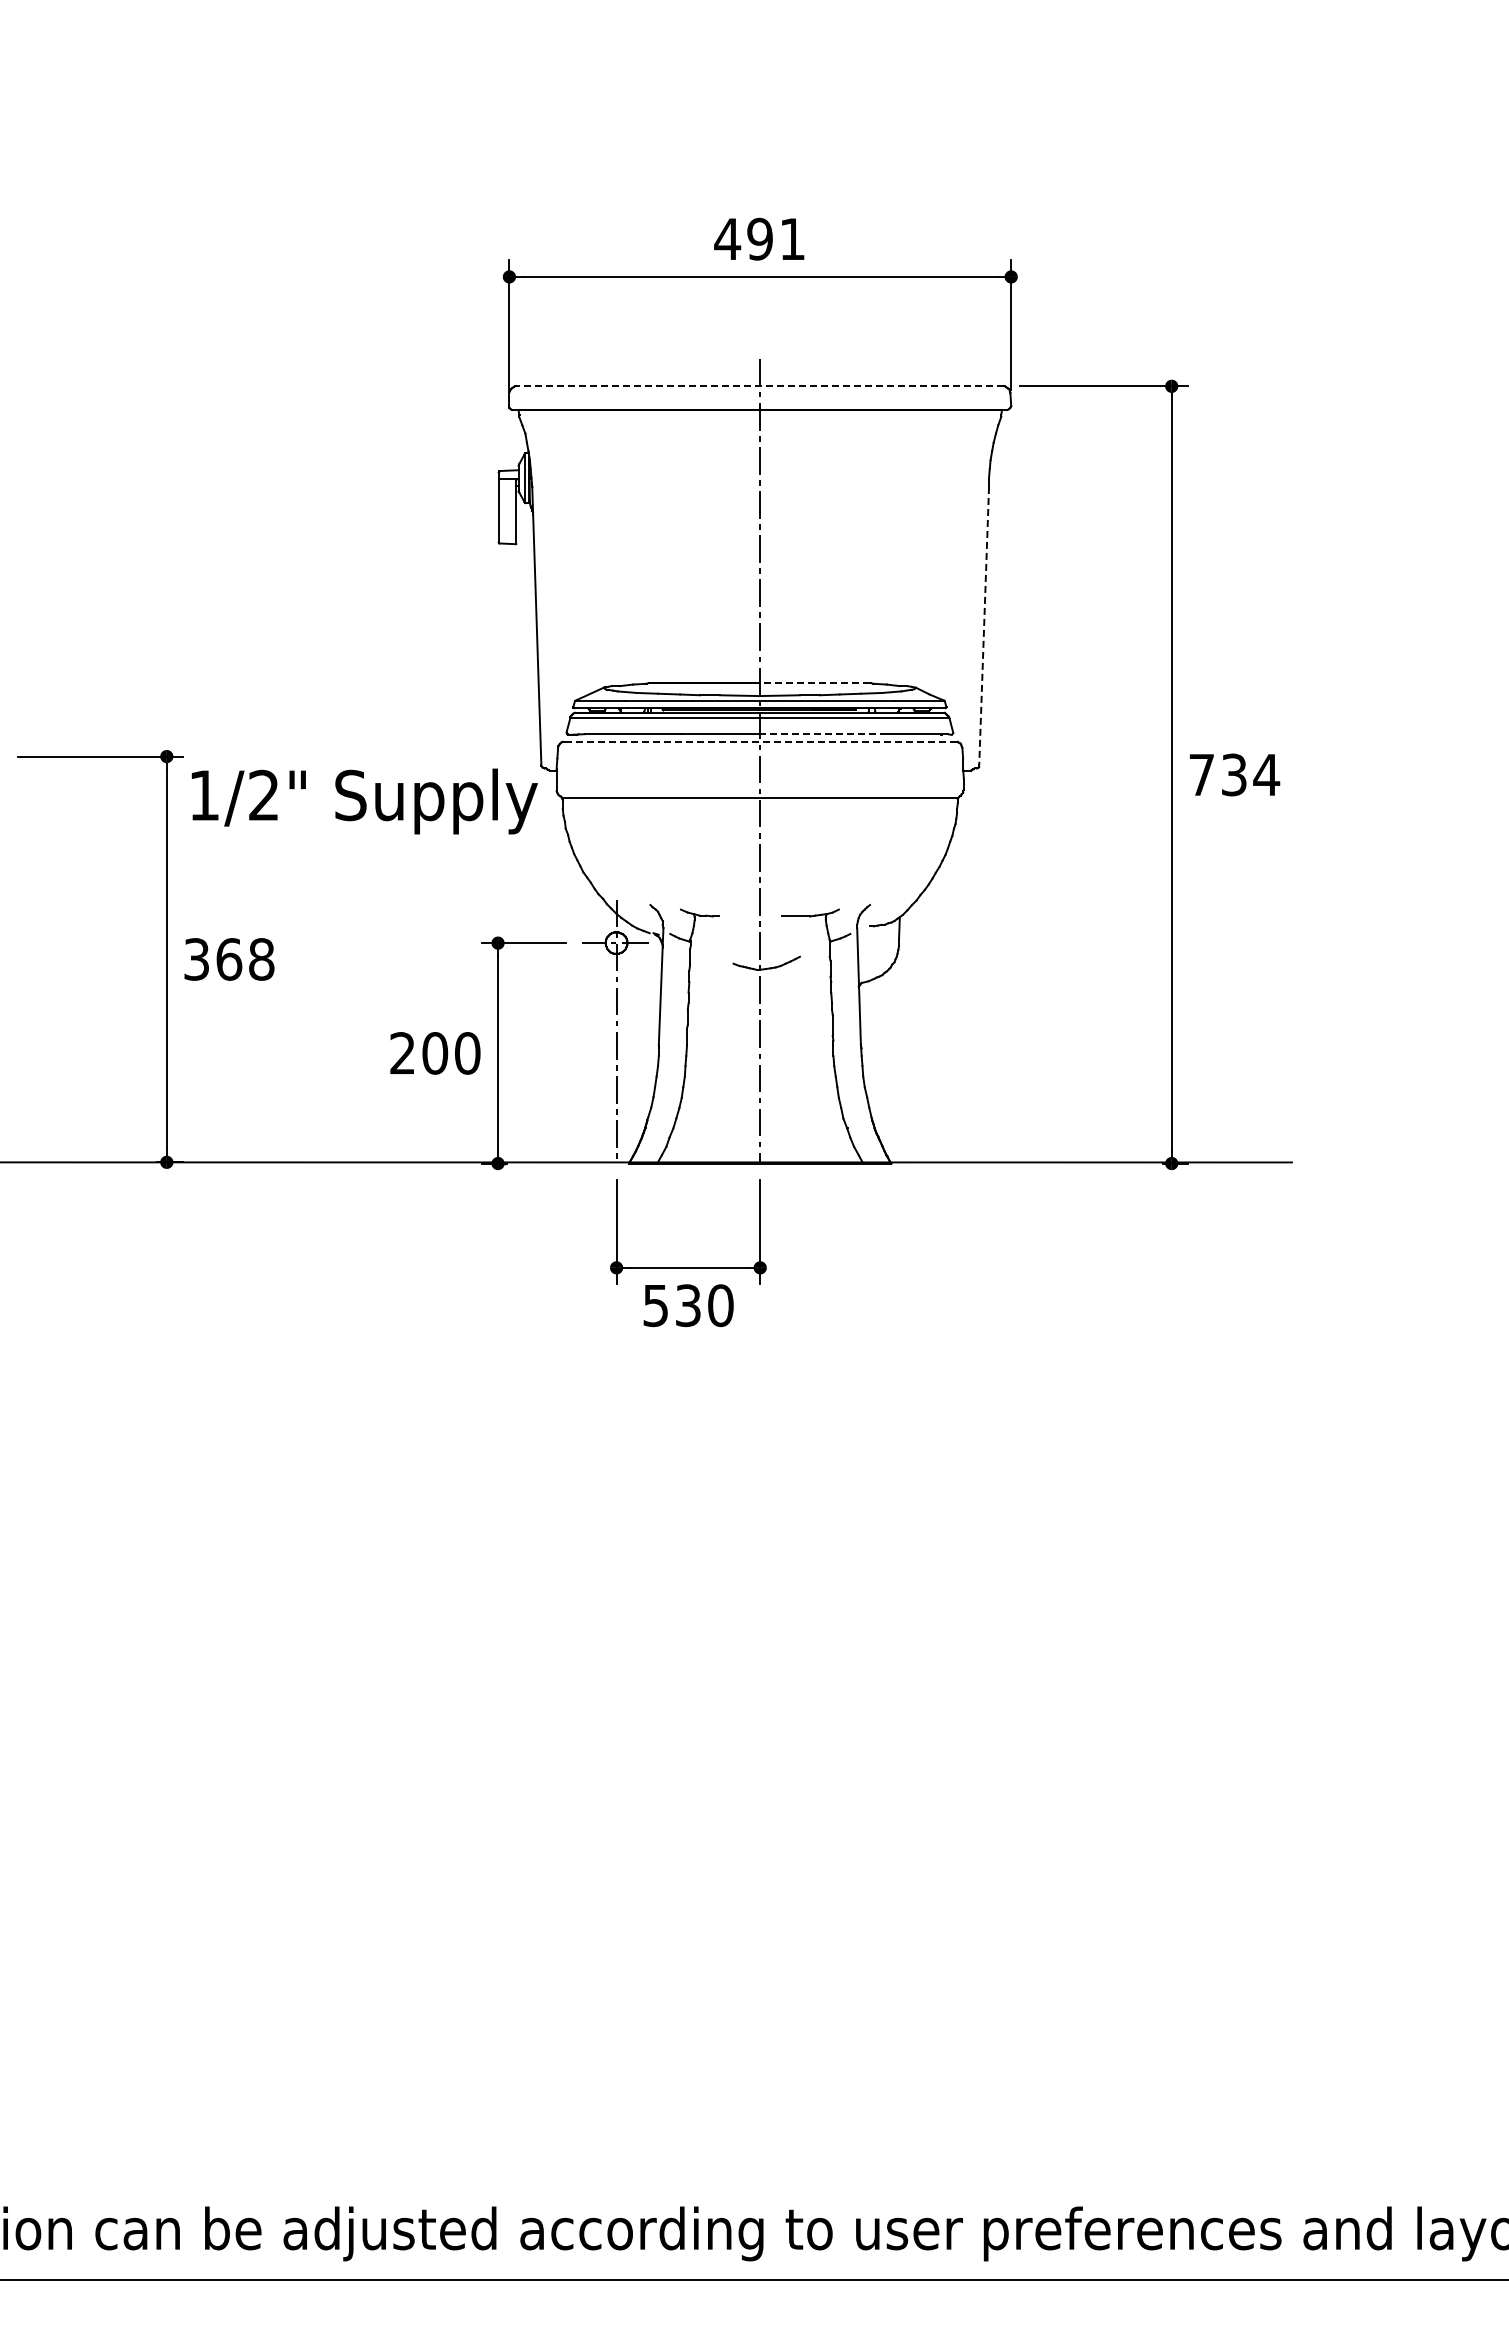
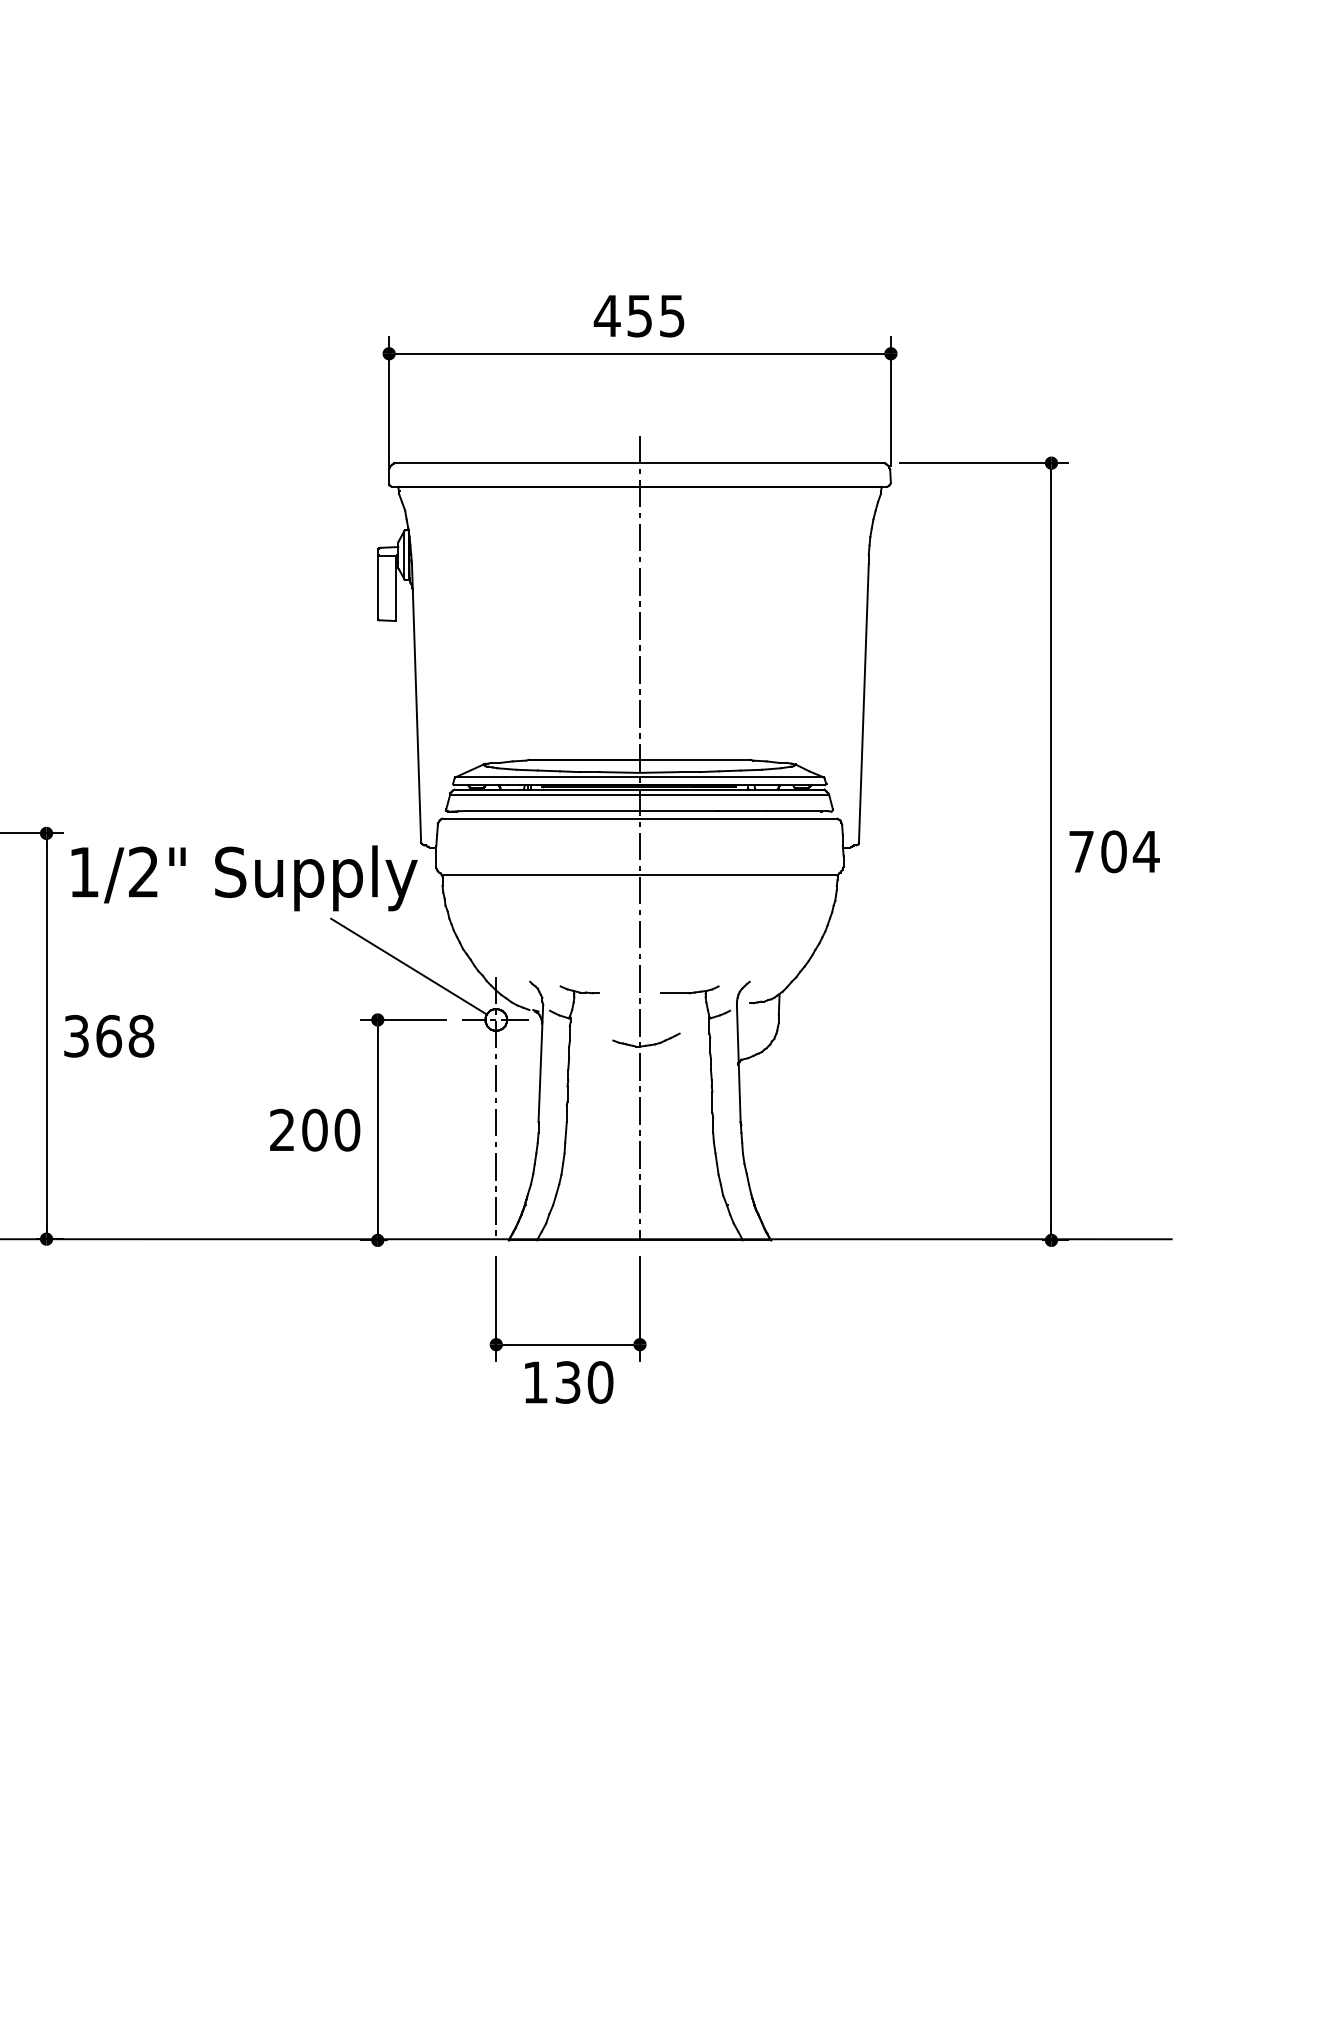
text: (775, 238) -> (655, 315), 491 -> 455
line: (759, 386) -> (639, 463), dashed -> solid
line: (984, 626) -> (864, 703), dashed -> solid
line: (814, 683) -> (694, 760), dashed -> solid
line: (823, 734) -> (703, 811), dashed -> solid
line: (759, 741) -> (639, 818), dashed -> solid
text: (1234, 774) -> (1114, 851), 734 -> 704
line: (529, 889) -> (409, 966), added
text: (655, 1306) -> (535, 1383), 530 -> 130

